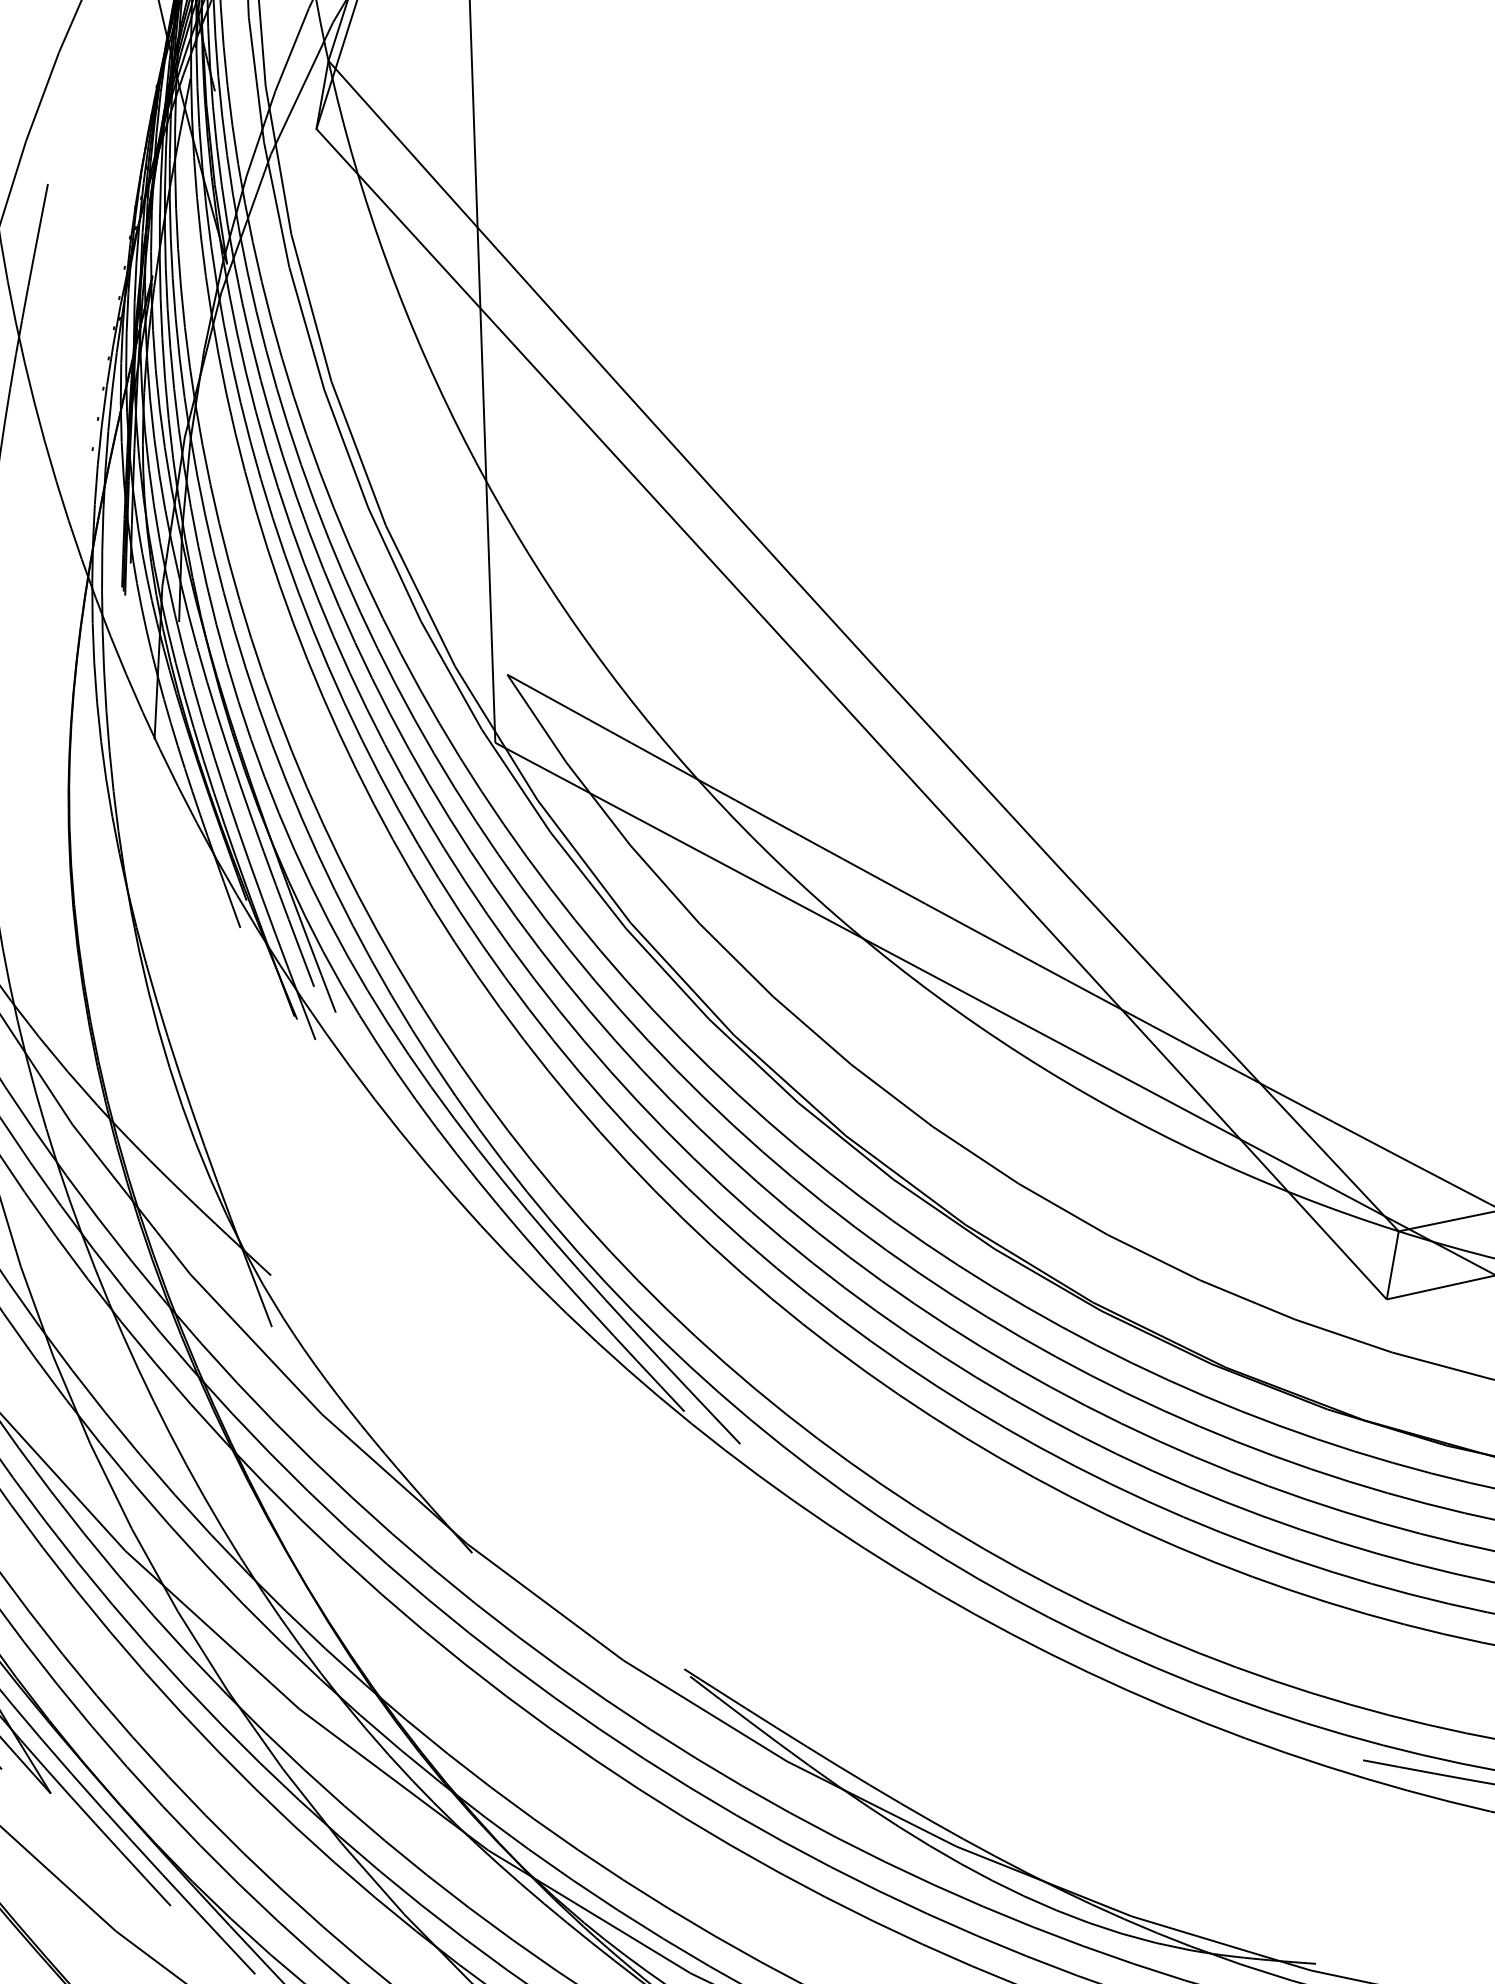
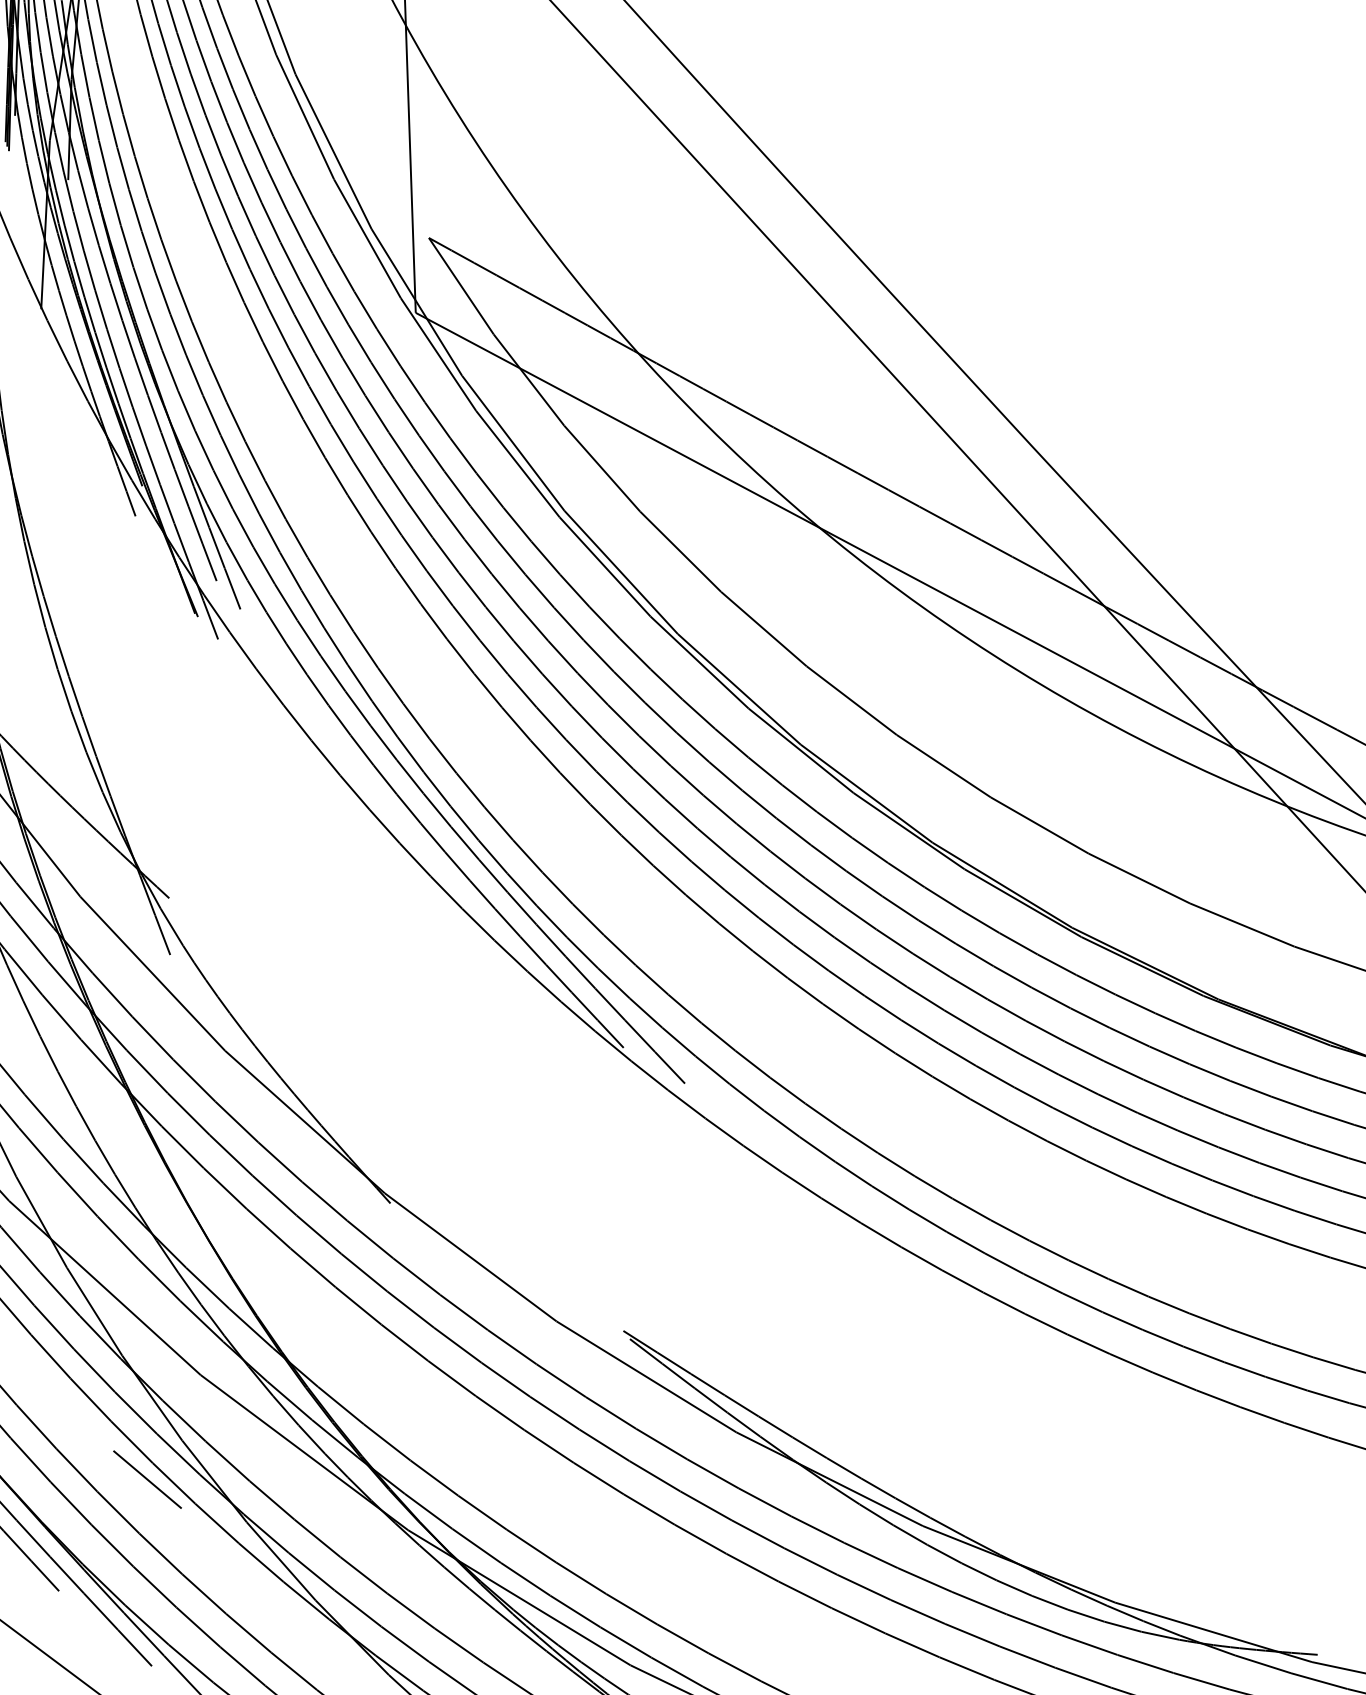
line: (251, 1804) -> (147, 1479), added

